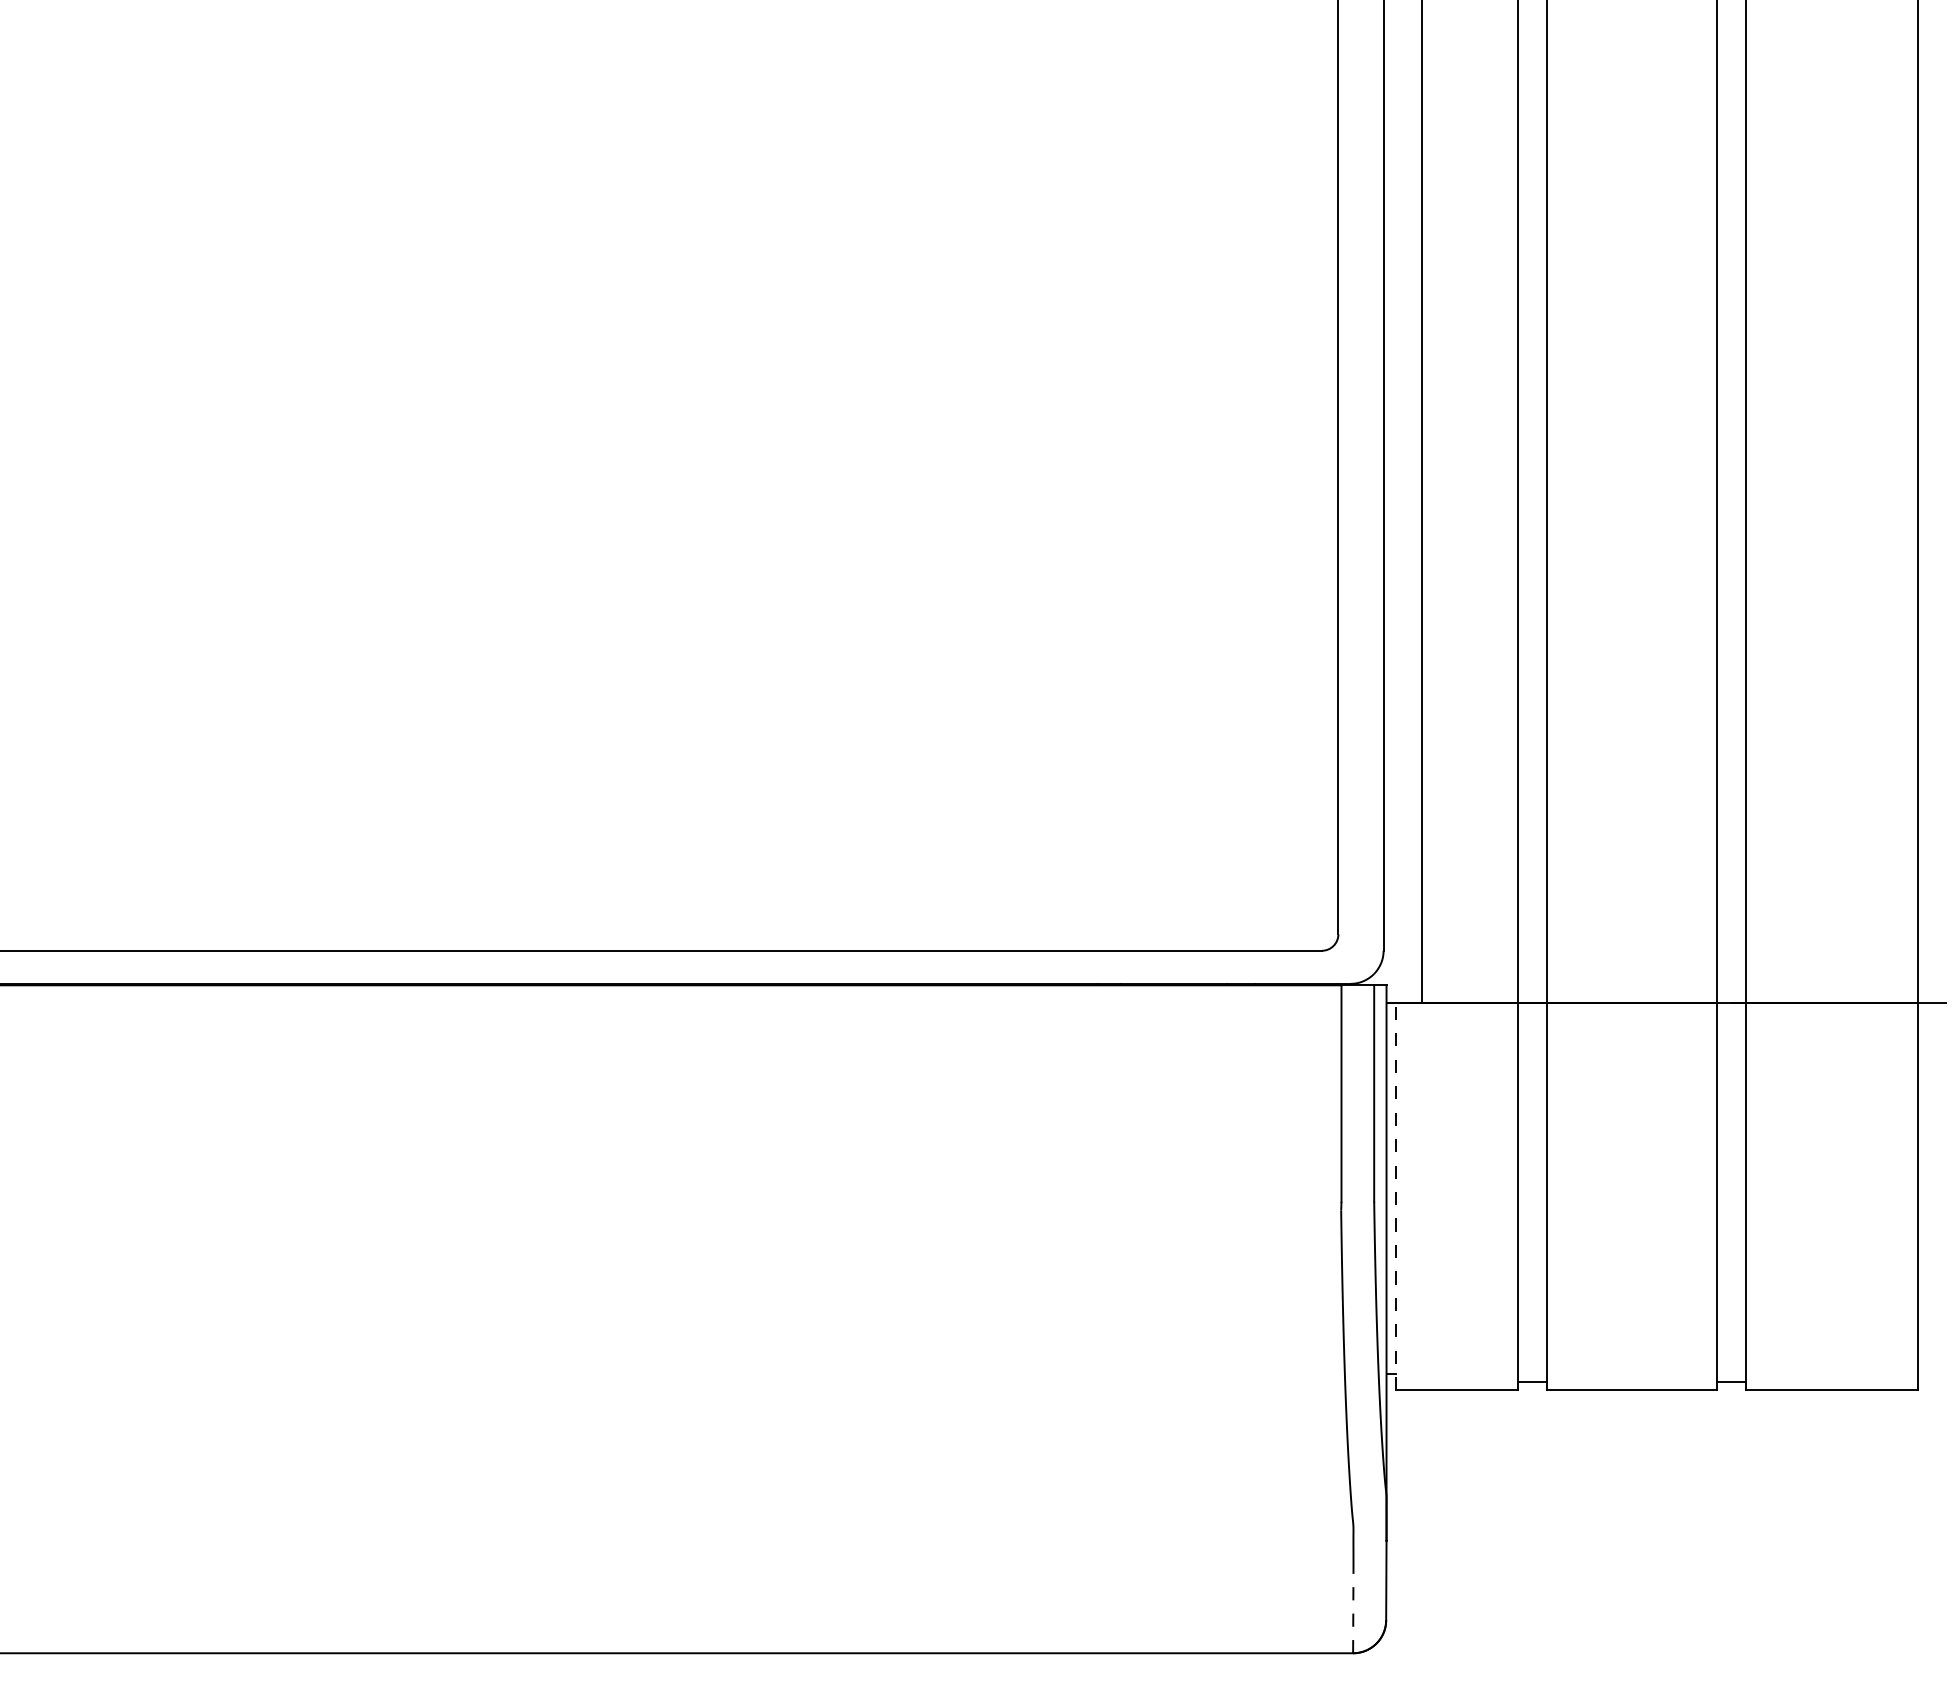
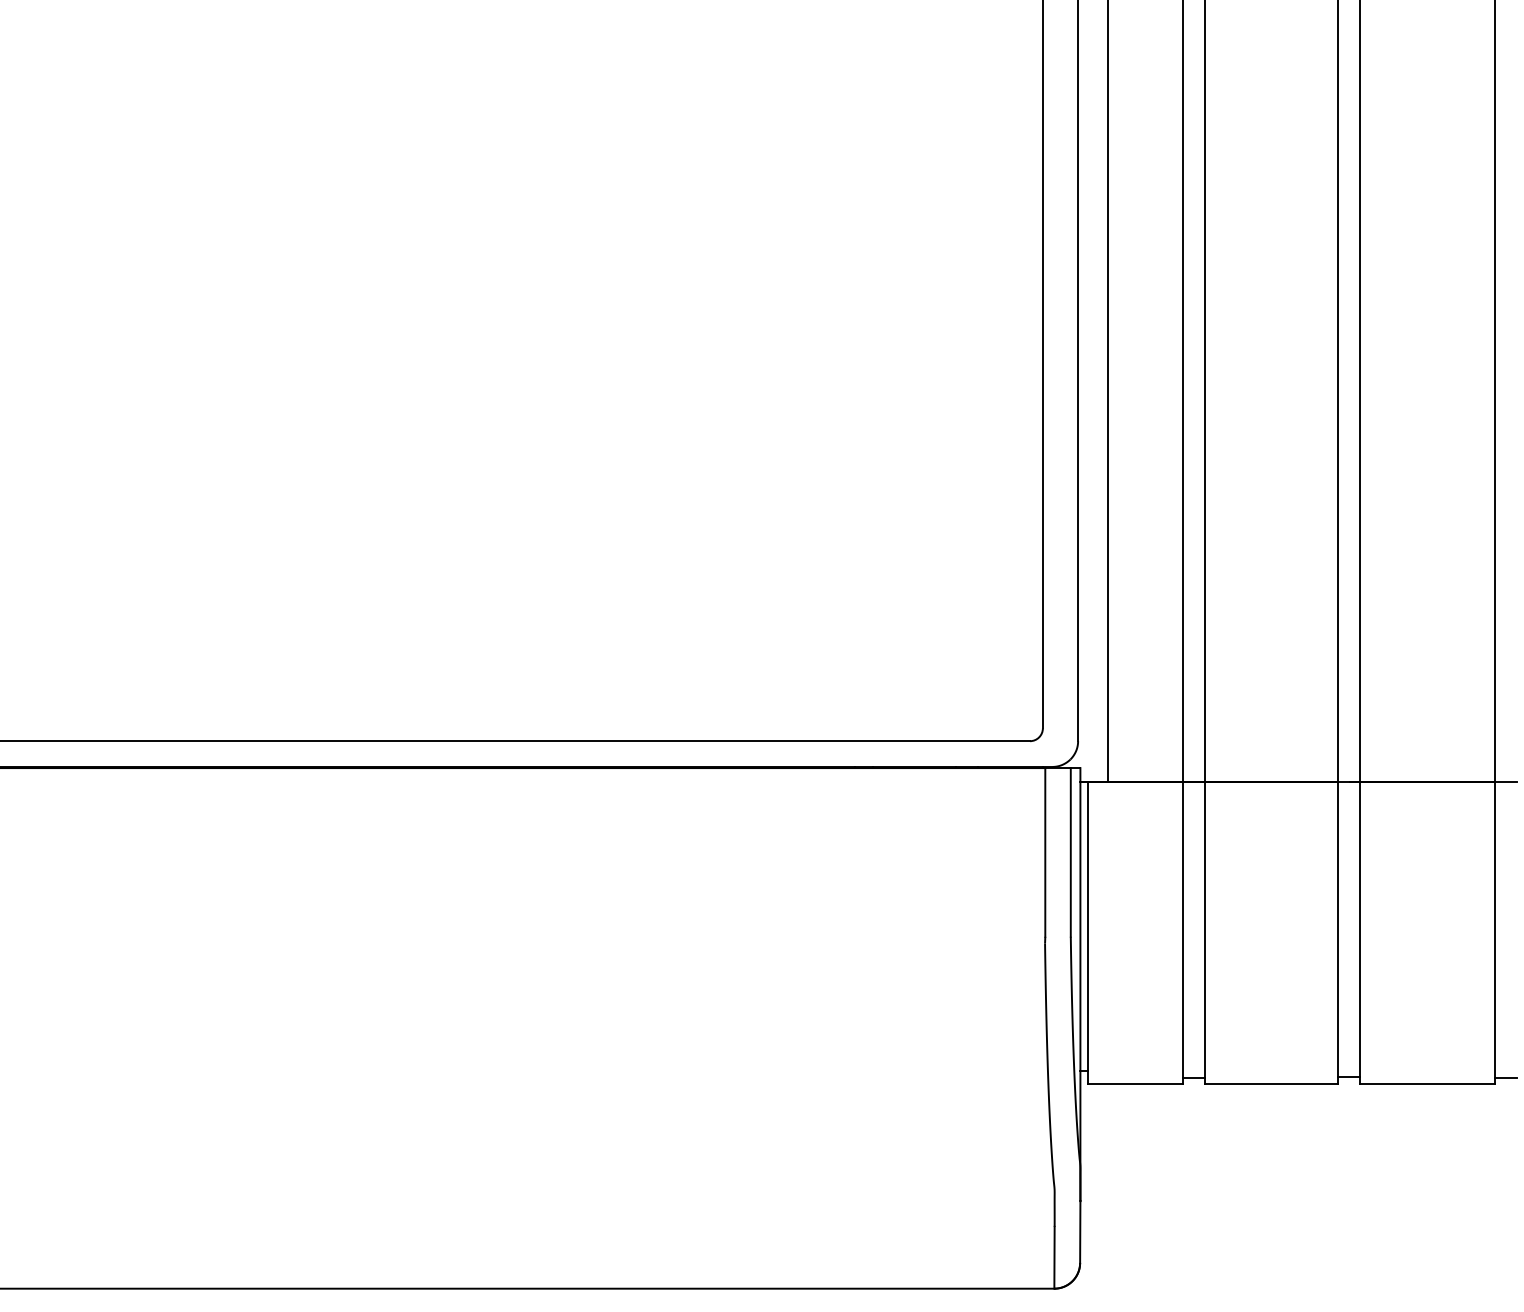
line: (1396, 1196) -> (1088, 932), dashed -> solid
line: (1932, 1382) -> (1505, 1077), added
line: (1353, 1613) -> (1054, 1257), dashed -> solid

